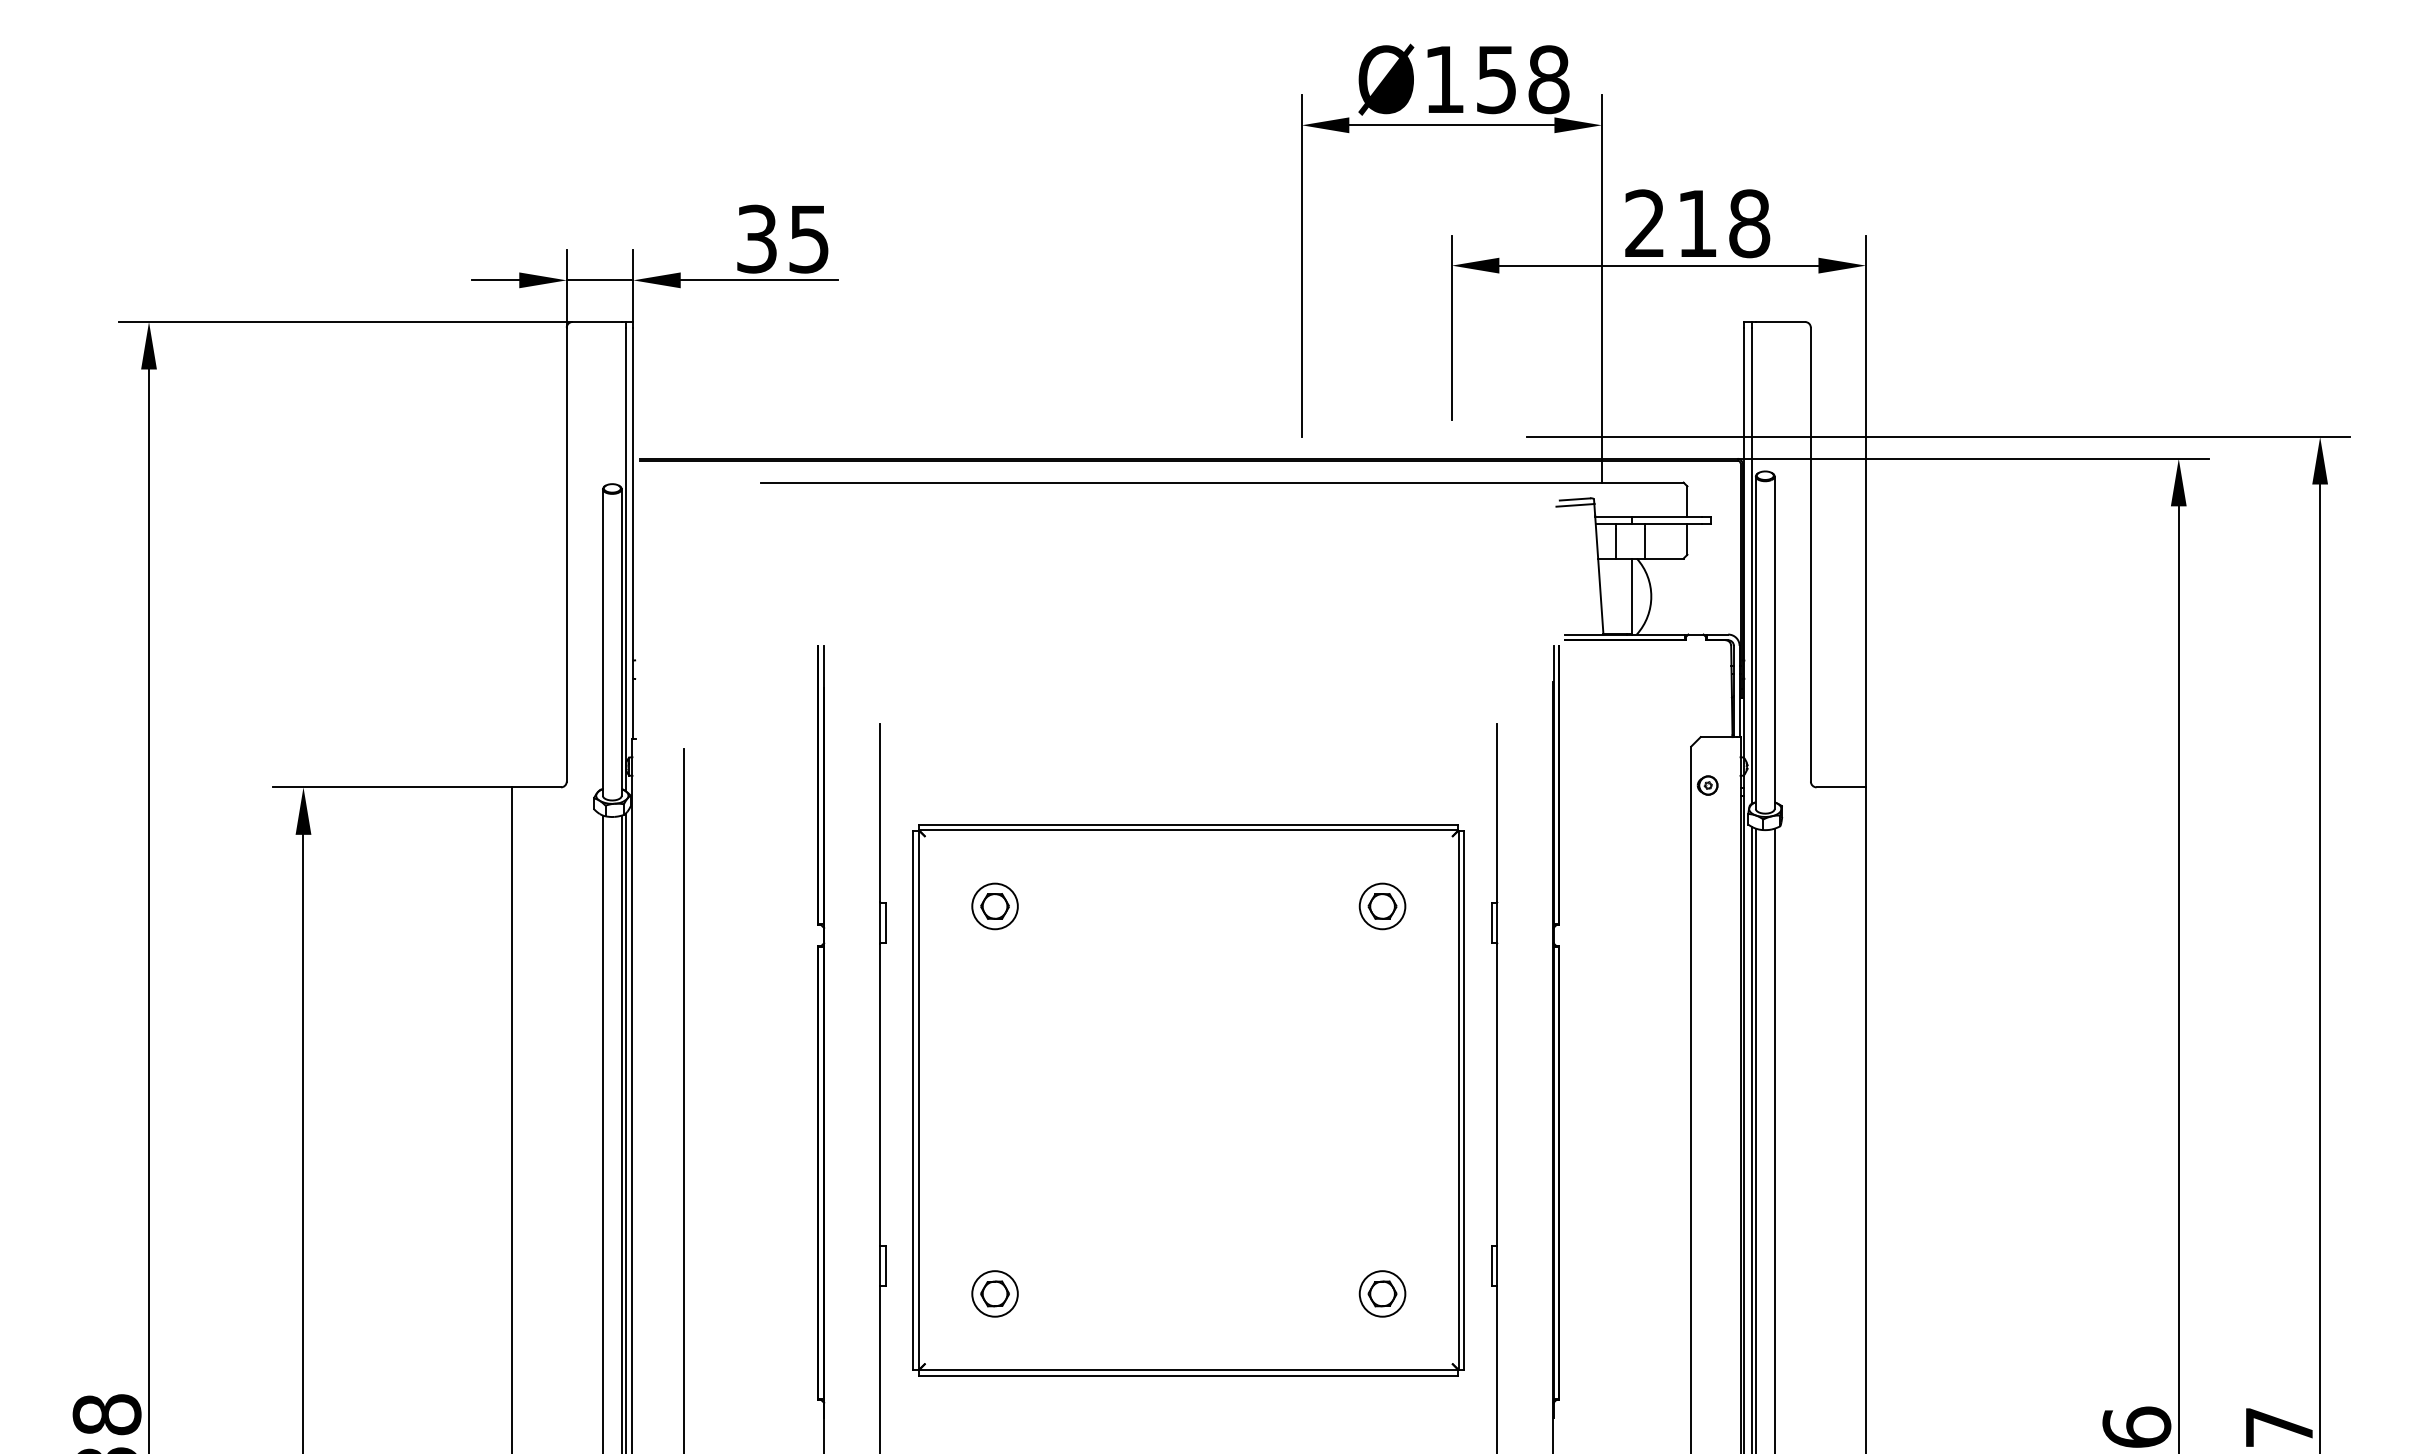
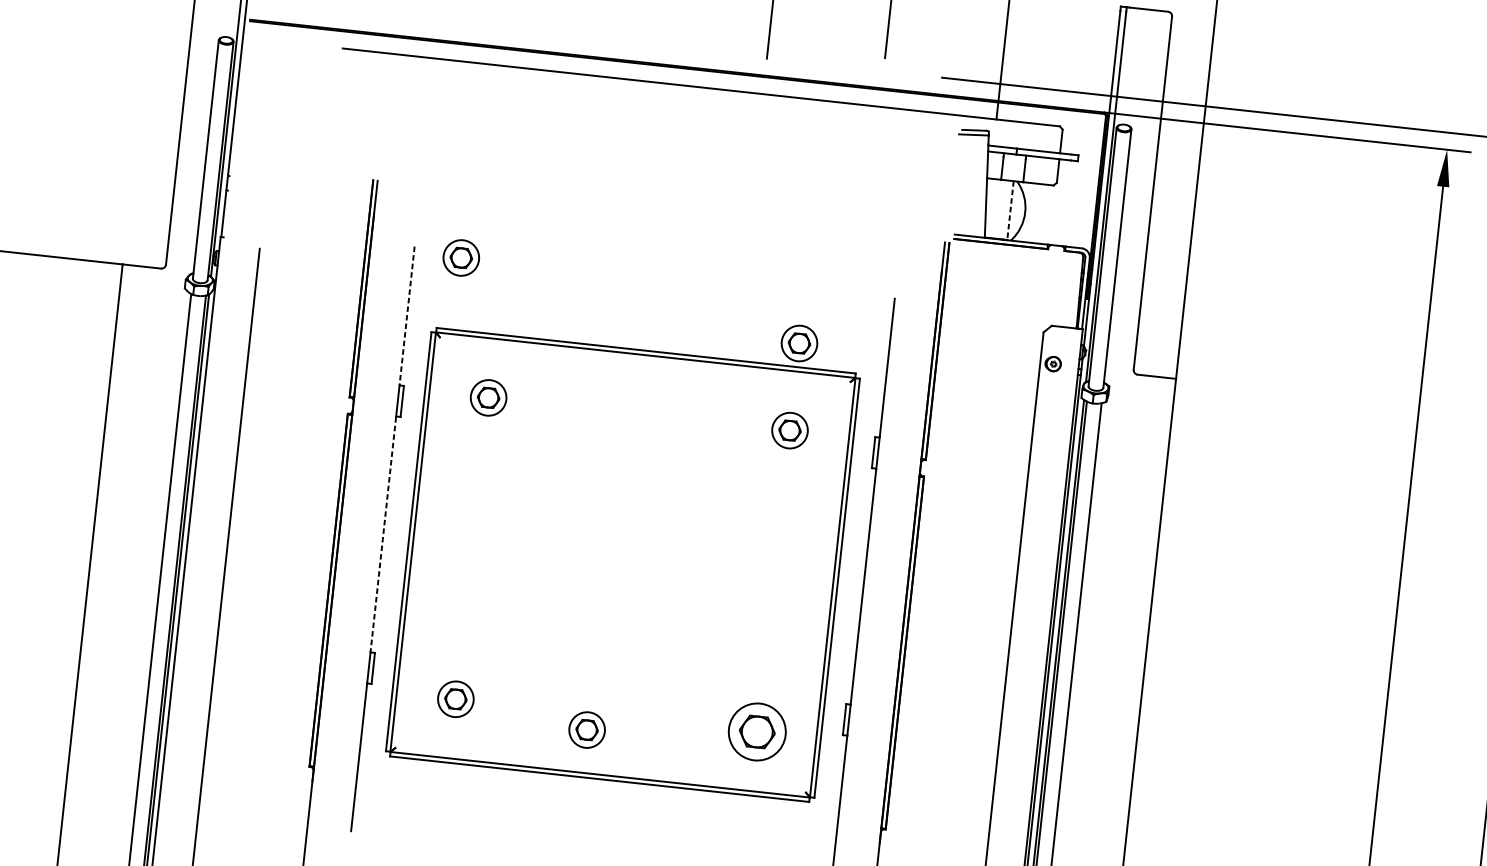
line: (1632, 596) -> (1010, 210), solid -> dashed
part: (940, 732) -> (460, 257), added
part: (1382, 794) -> (799, 343), added
line: (880, 813) -> (407, 315), solid -> dashed
line: (880, 1095) -> (383, 535), solid -> dashed
part: (1382, 1293) -> (757, 731), size x1.6
part: (1165, 1314) -> (586, 729), added

